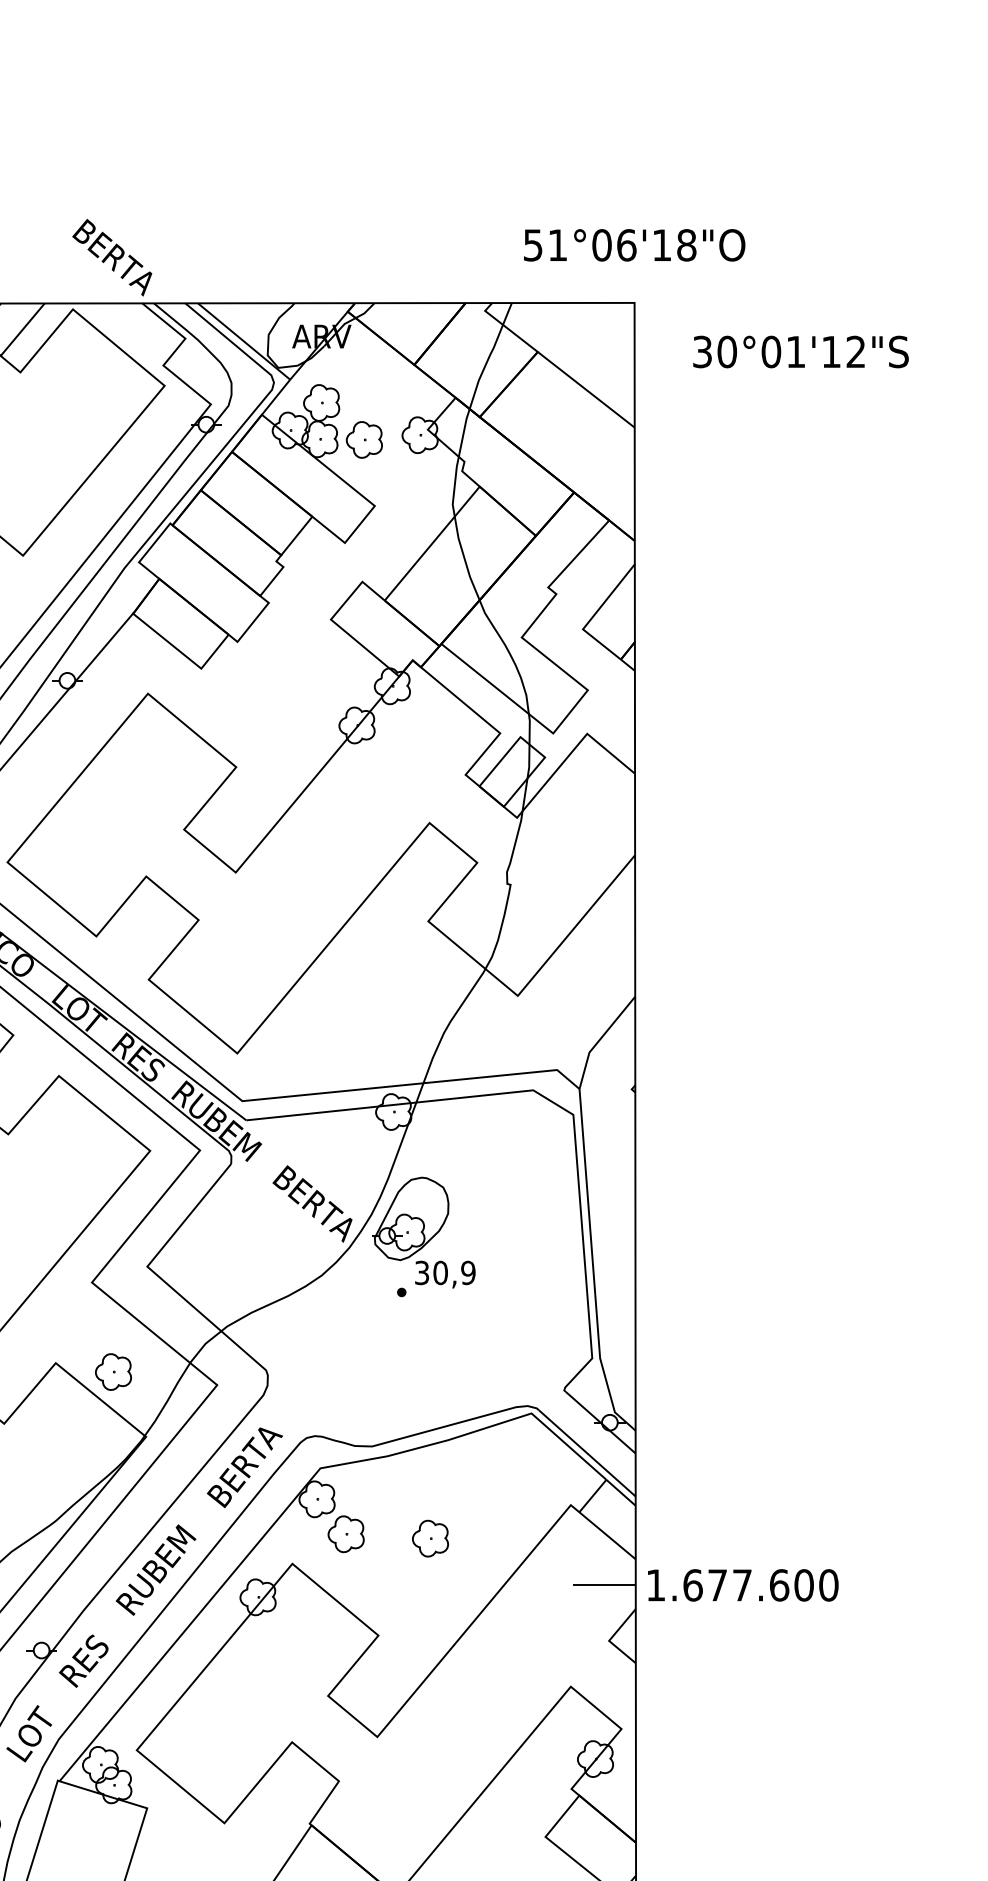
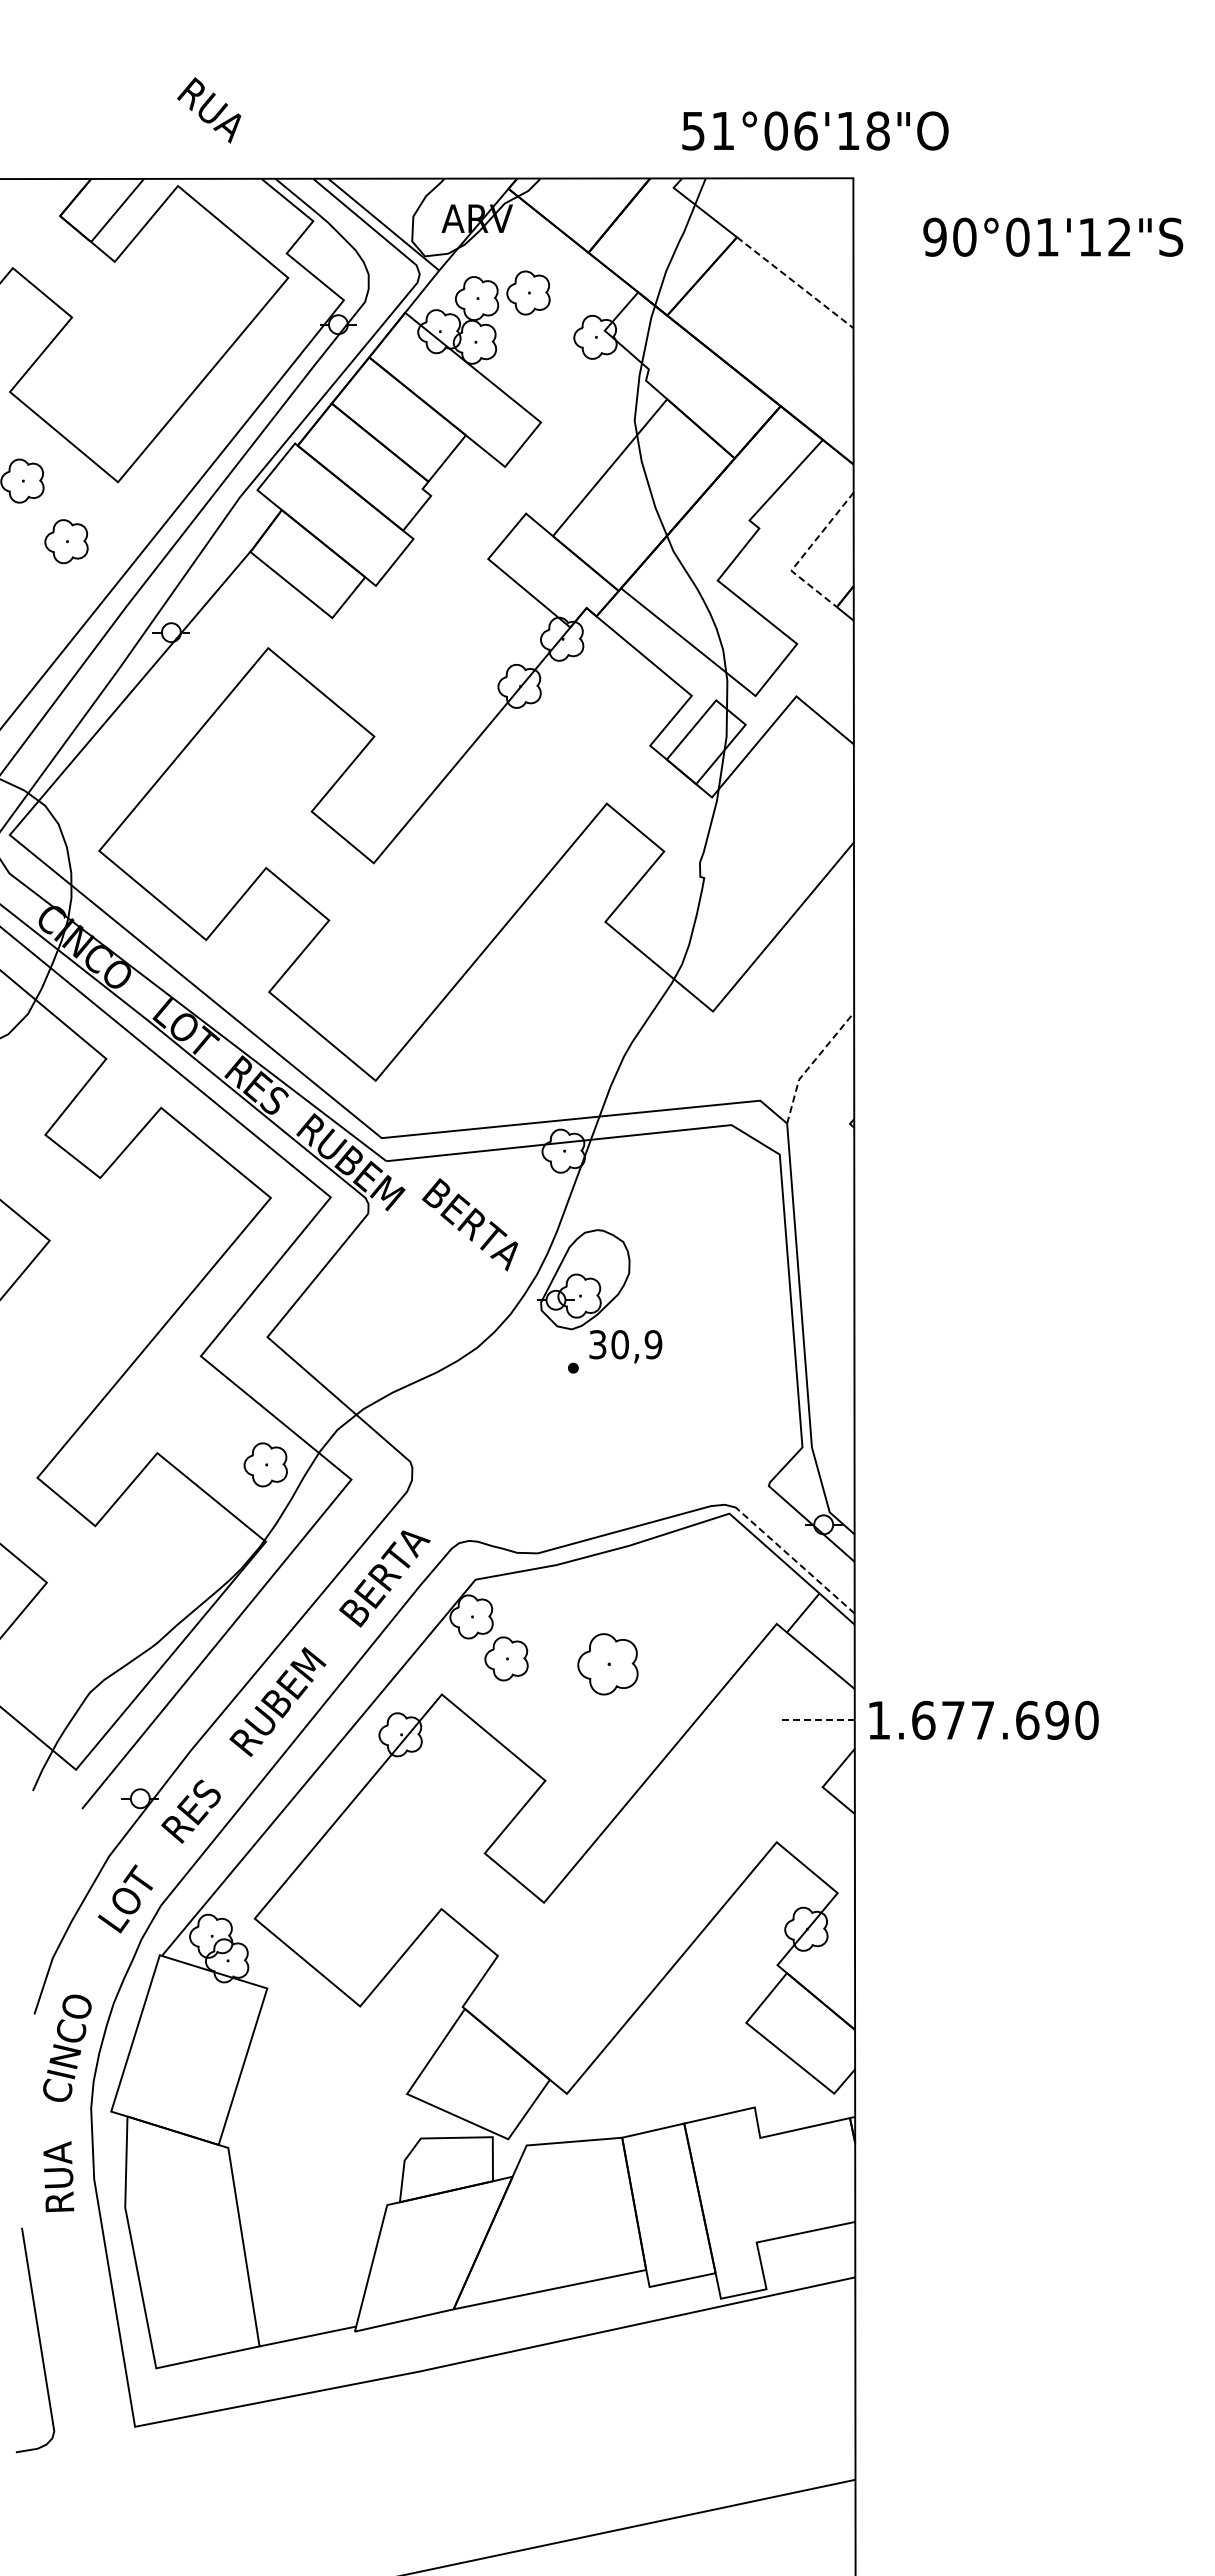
text: (634, 244) -> (815, 130), moved
text: (113, 259) -> (226, 126), BERTA -> RUA
text: (702, 351) -> (934, 236), 30°01'12"S -> 90°01'12"S
line: (586, 389) -> (795, 282), solid -> dashed
part: (364, 439) -> (528, 292), moved
line: (593, 616) -> (803, 555), solid -> dashed
line: (599, 1039) -> (811, 1064), solid -> dashed
text: (312, 1203) -> (470, 1224), moved
part: (113, 1371) -> (265, 1464), moved
line: (587, 1453) -> (796, 1561), solid -> dashed
part: (430, 1538) -> (607, 1663), size x1.4
line: (604, 1585) -> (817, 1720), solid -> dashed
text: (804, 1585) -> (1057, 1720), 1.677.600 -> 1.677.690

